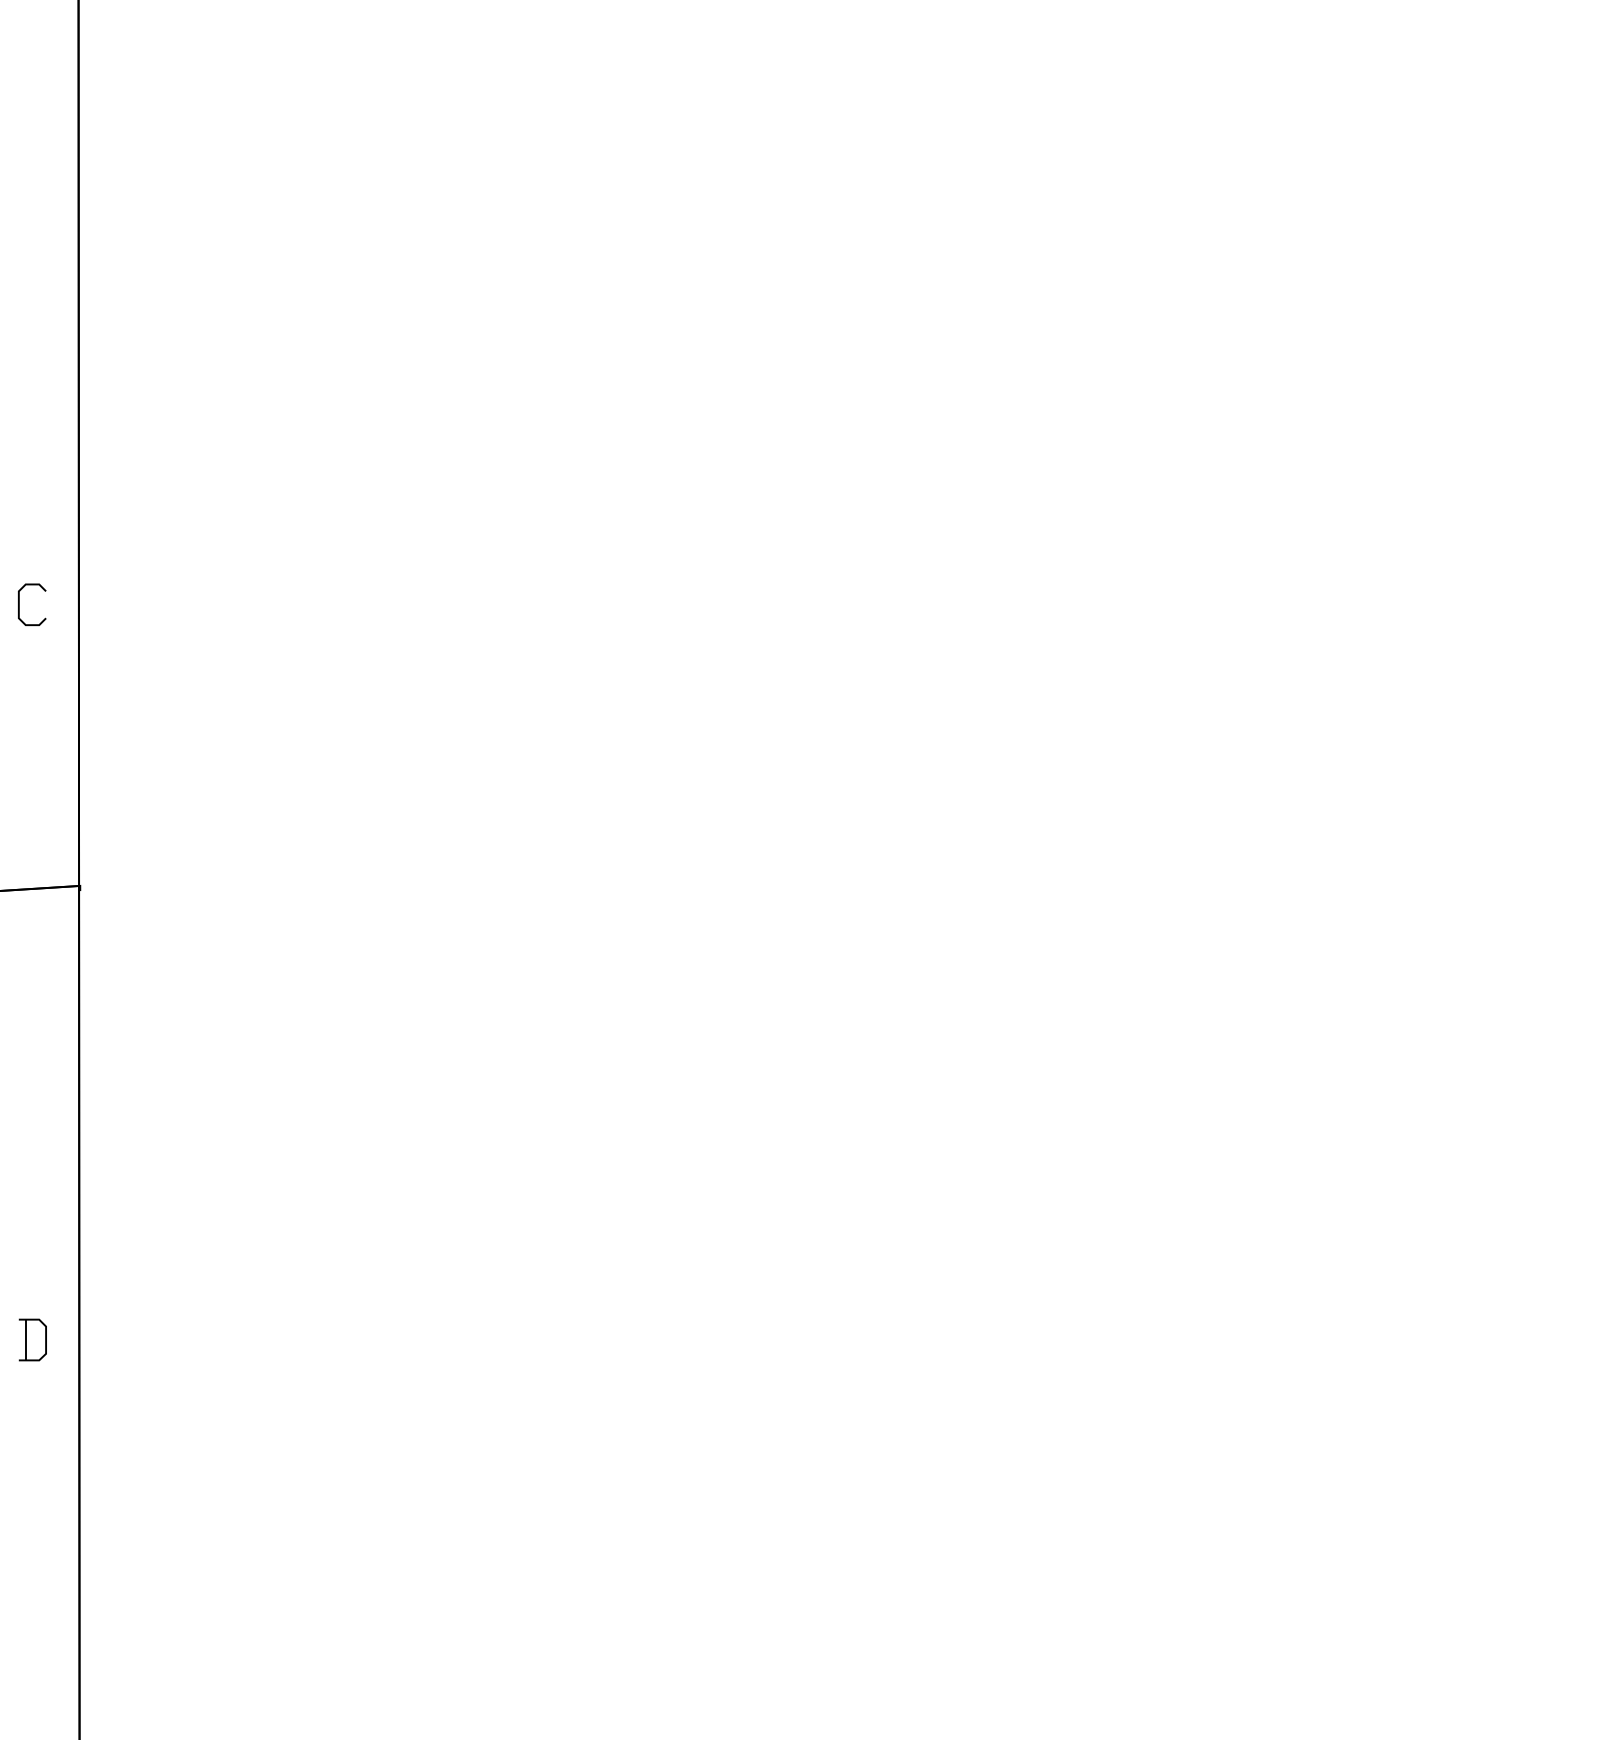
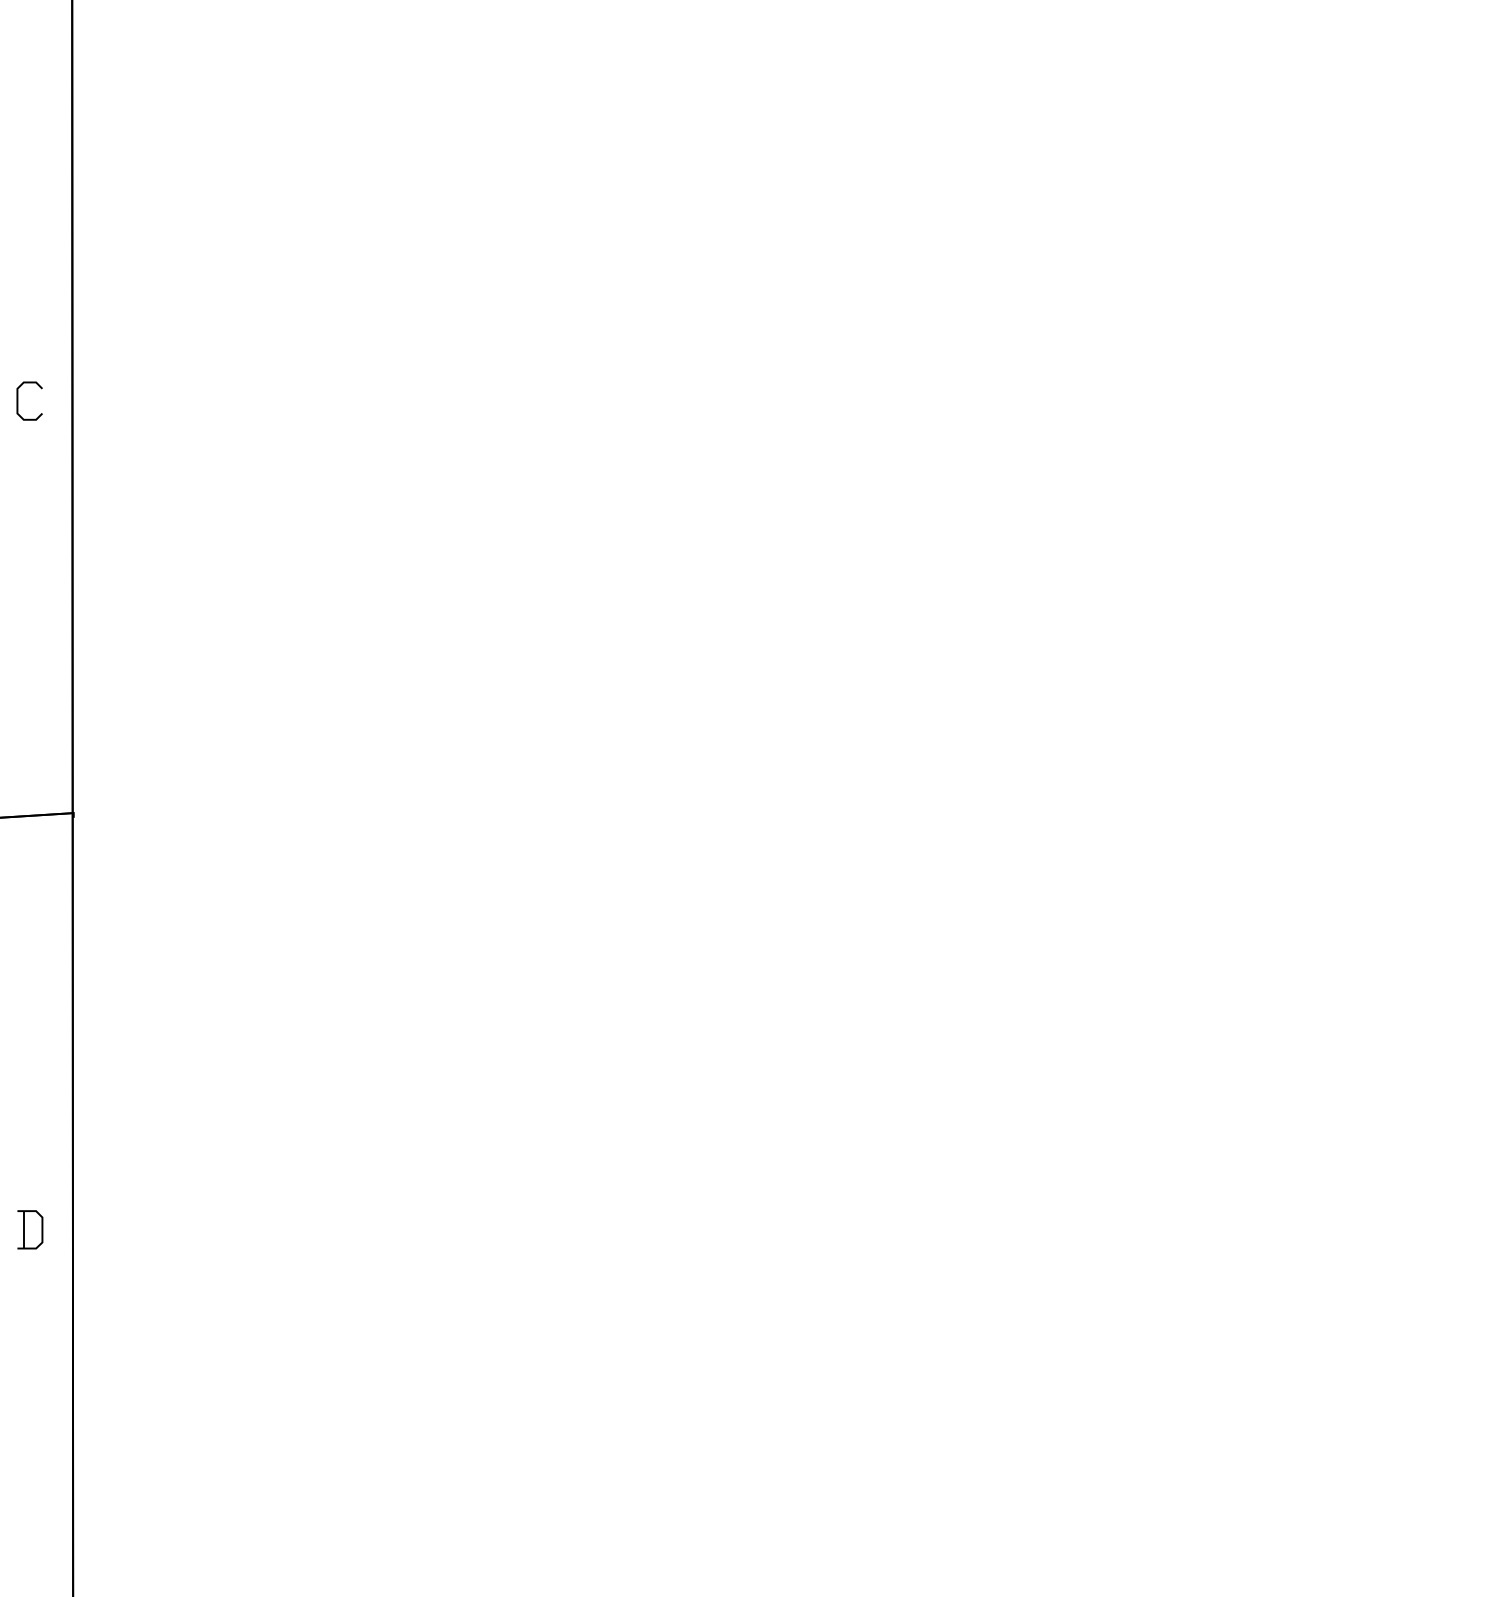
curve: (20, 604) -> (18, 400), moved

